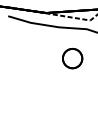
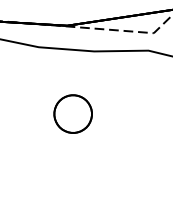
part: (72, 58) -> (72, 113), moved

